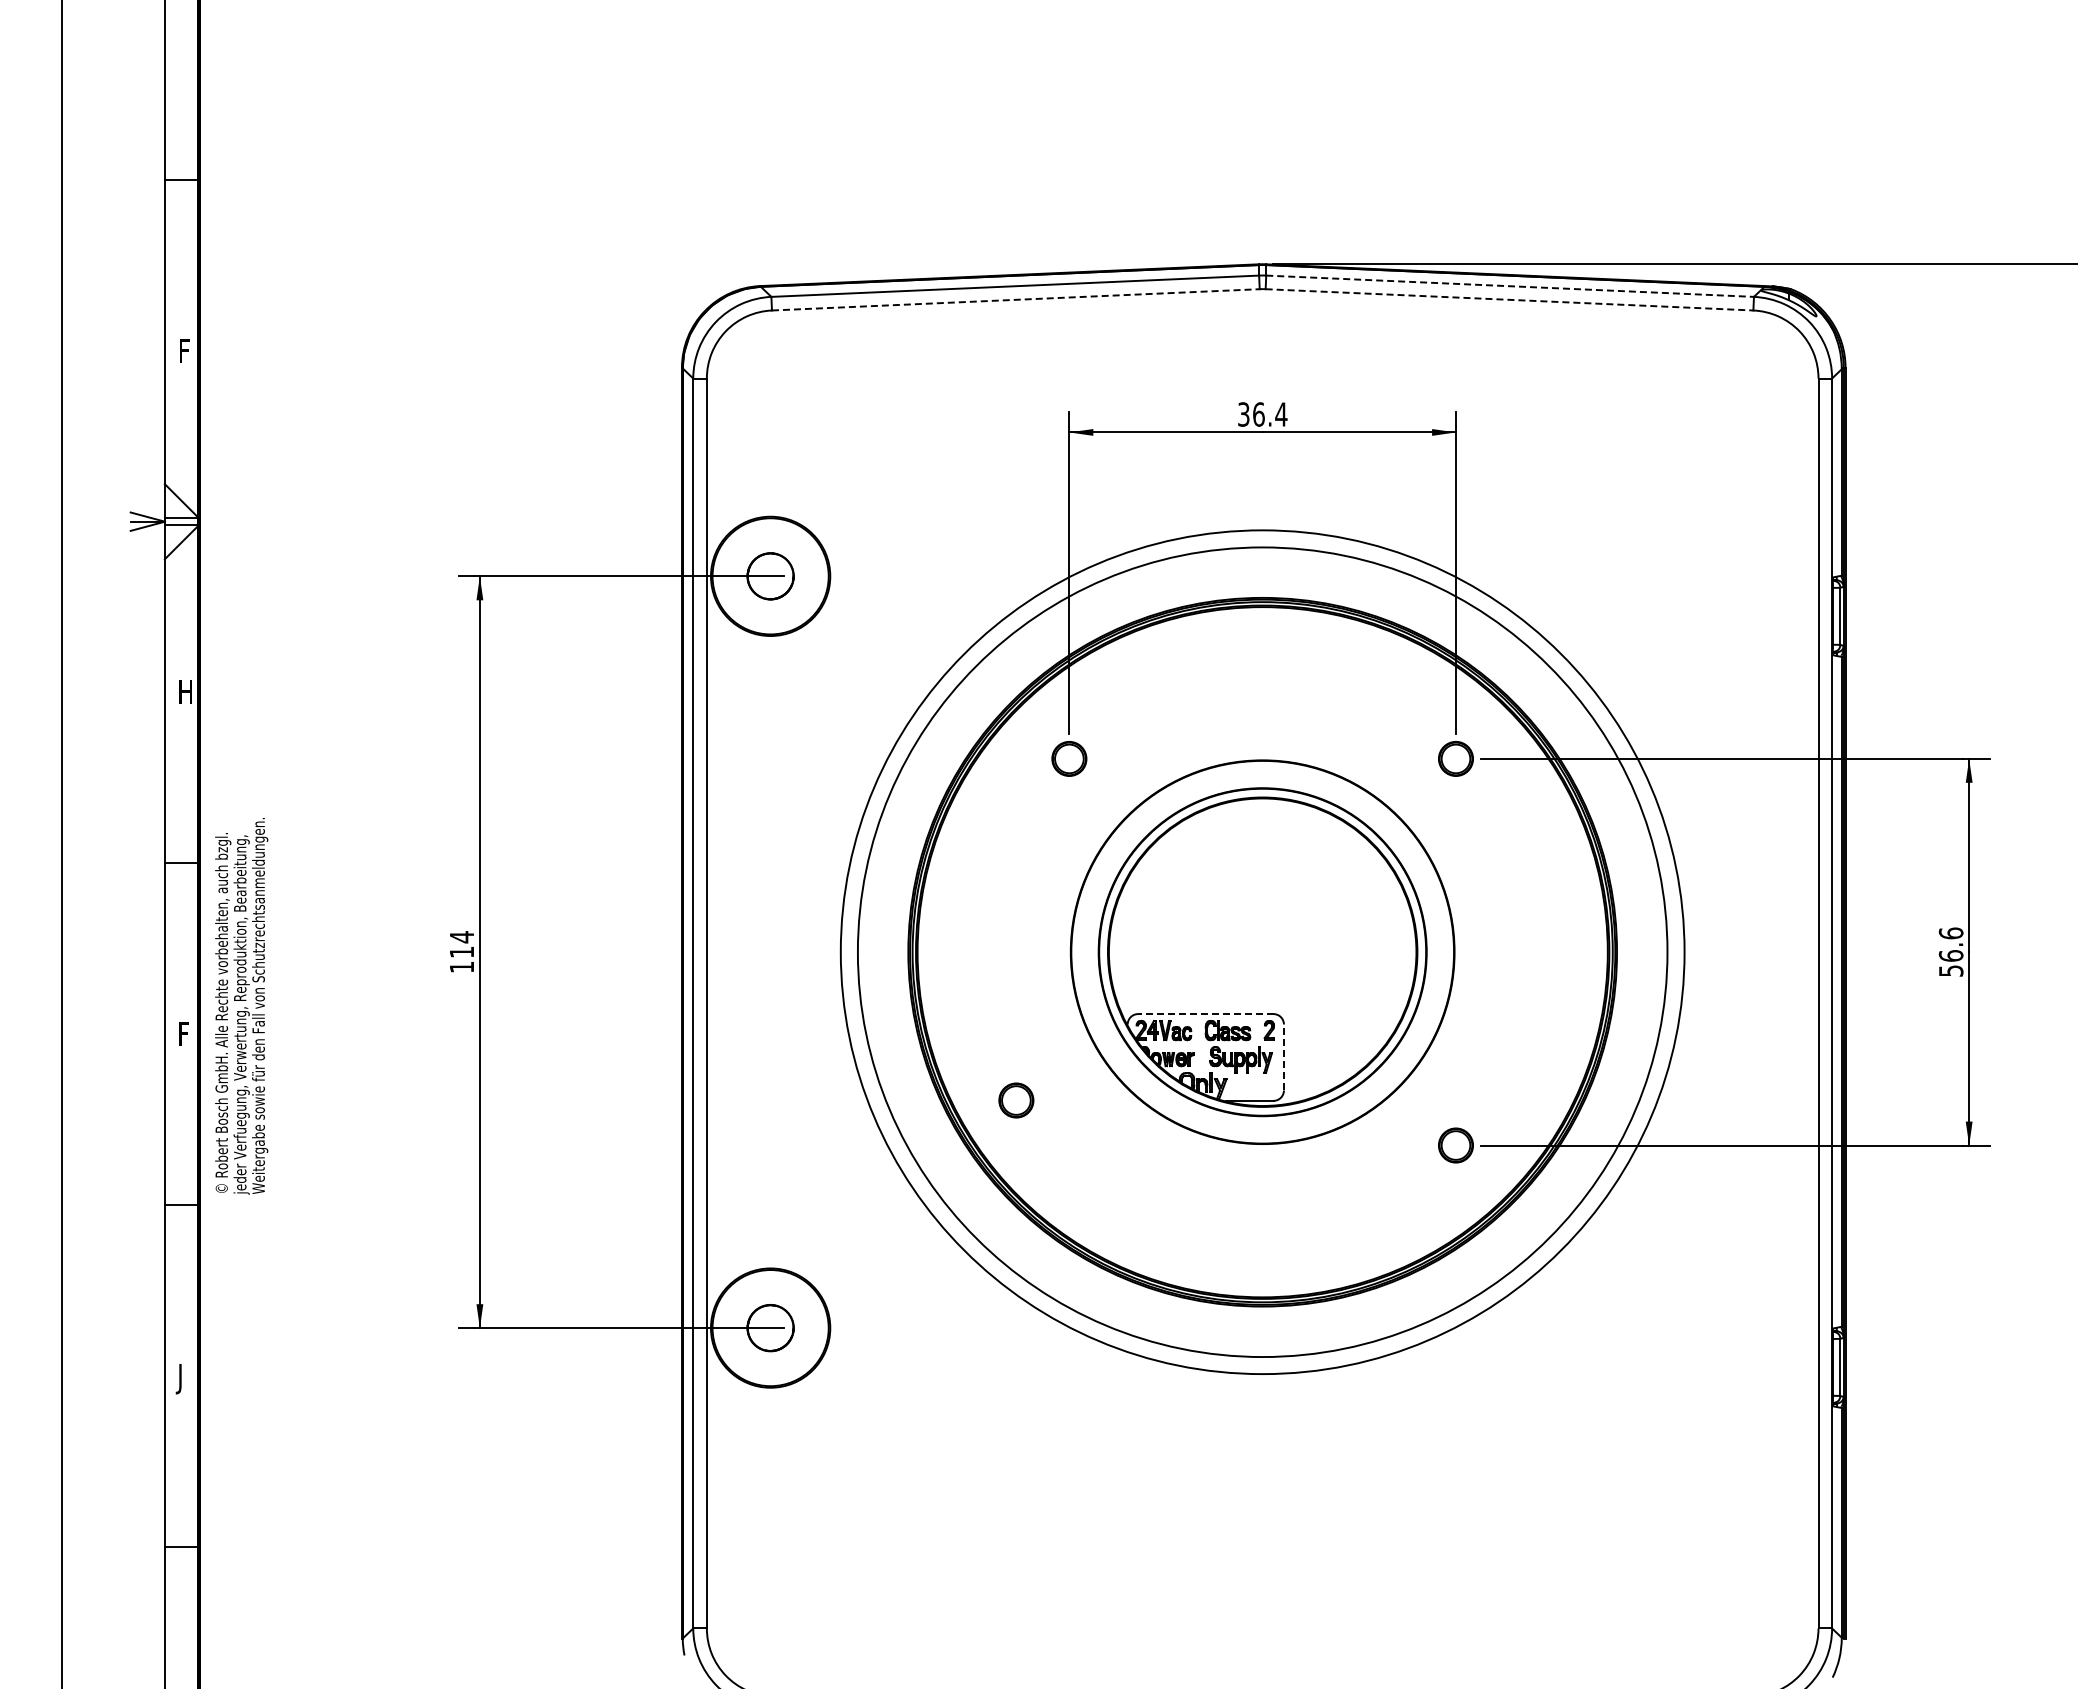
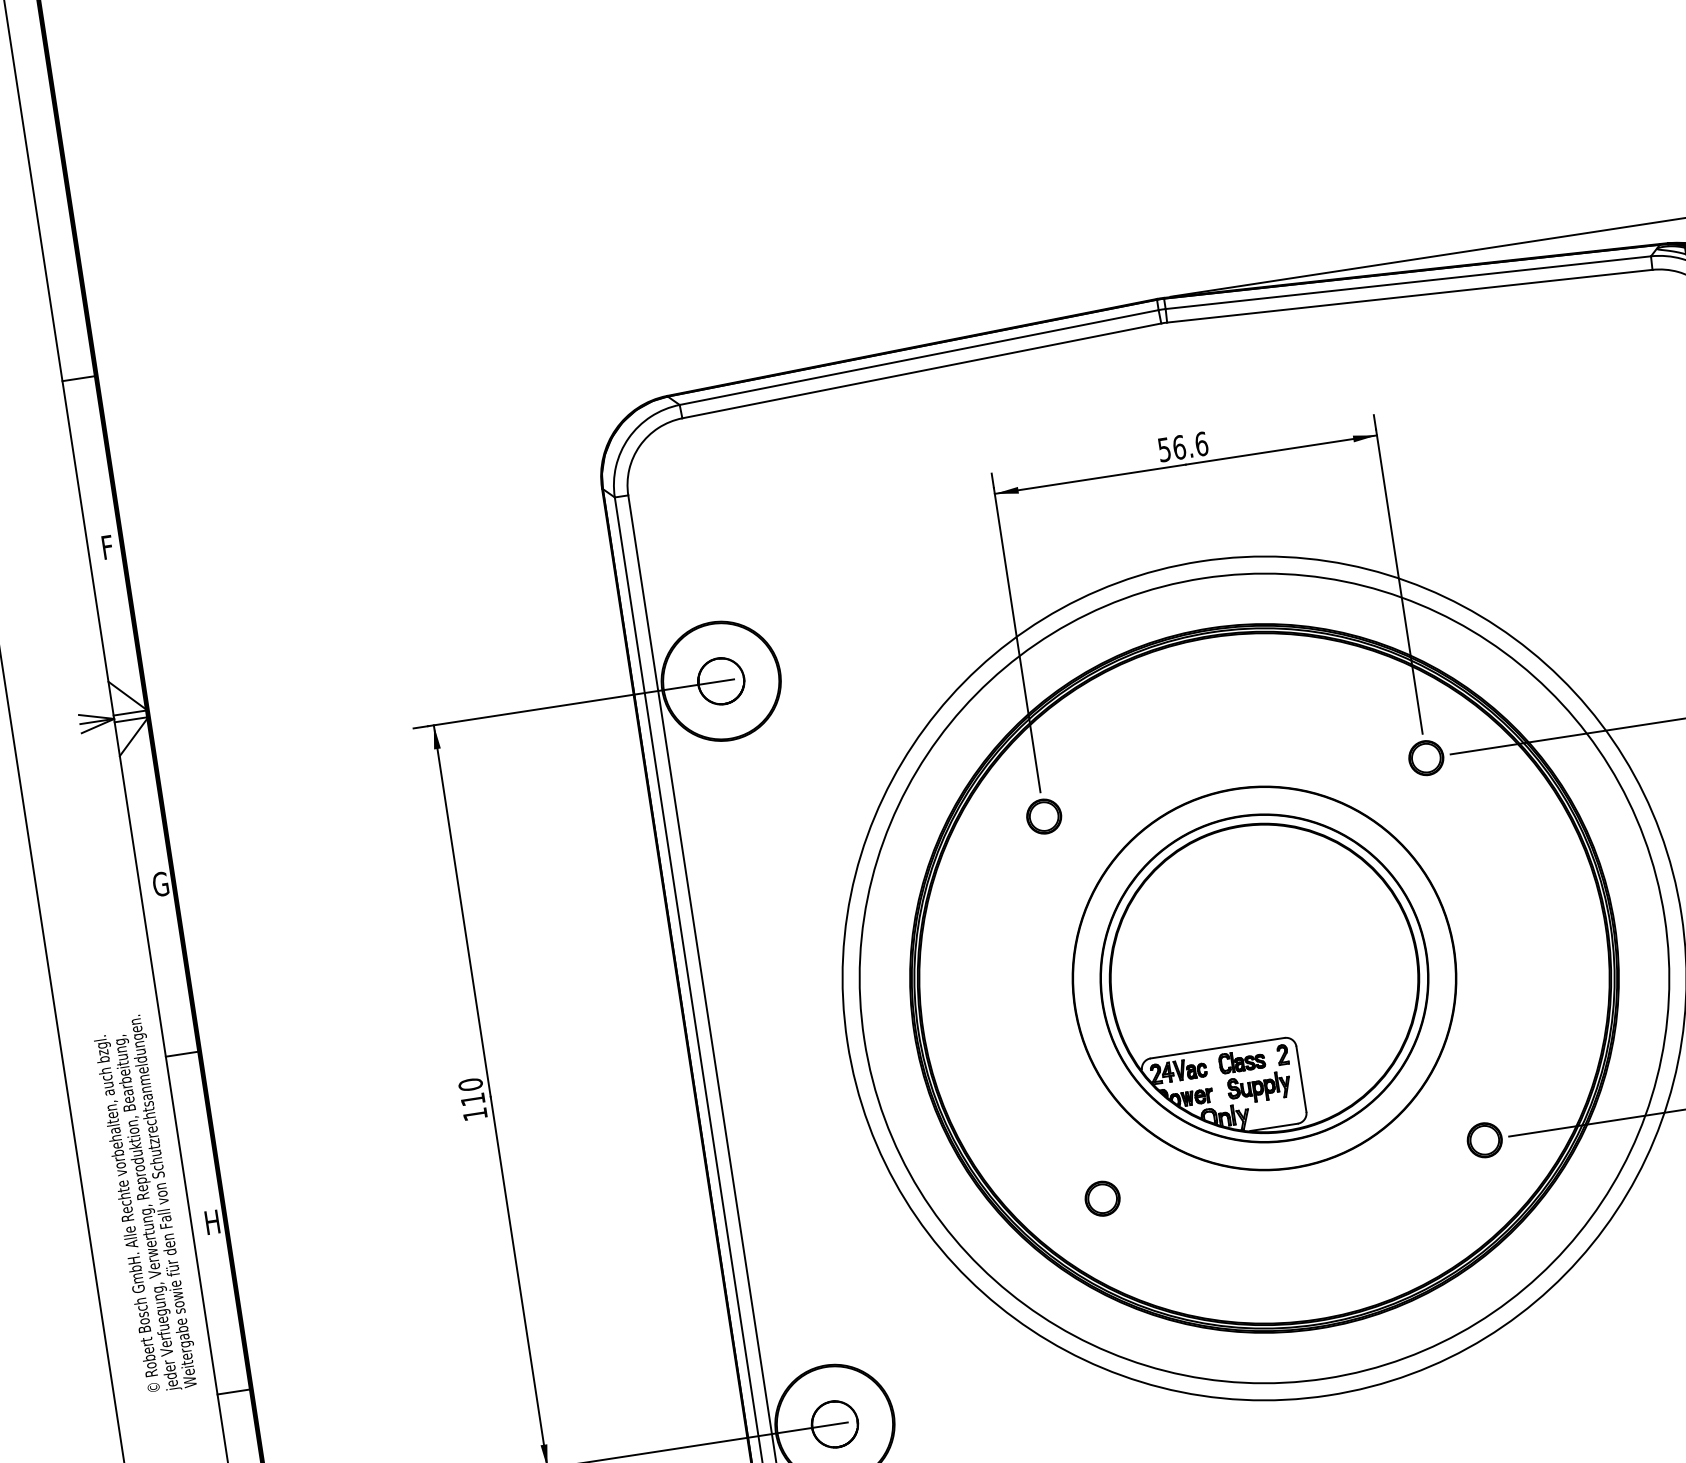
line: (1510, 286) -> (1408, 282), dashed -> solid
line: (1016, 299) -> (922, 370), dashed -> solid
line: (1510, 299) -> (1410, 295), dashed -> solid
text: (1262, 414) -> (1182, 446), 36.4 -> 56.6
text: (185, 691) -> (160, 883), H -> G
text: (461, 937) -> (470, 1085), 114 -> 110
text: (241, 1006) -> (145, 1204), moved
line: (1205, 1014) -> (1217, 1048), dashed -> solid
text: (186, 1033) -> (212, 1221), F -> H
line: (1283, 1057) -> (1300, 1079), dashed -> solid
part: (1016, 1100) -> (1102, 1198), moved

